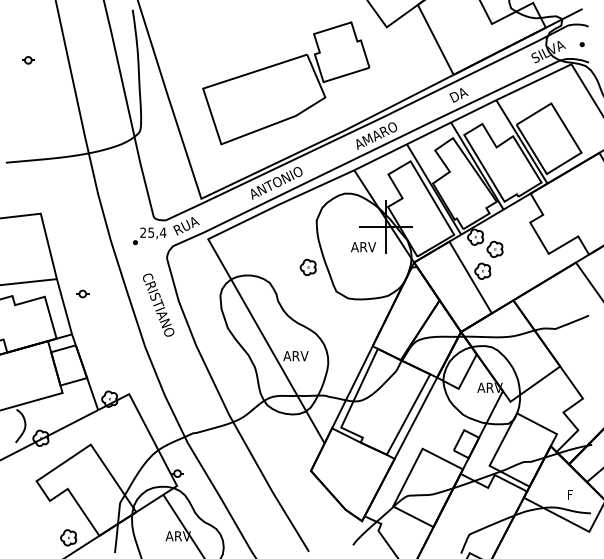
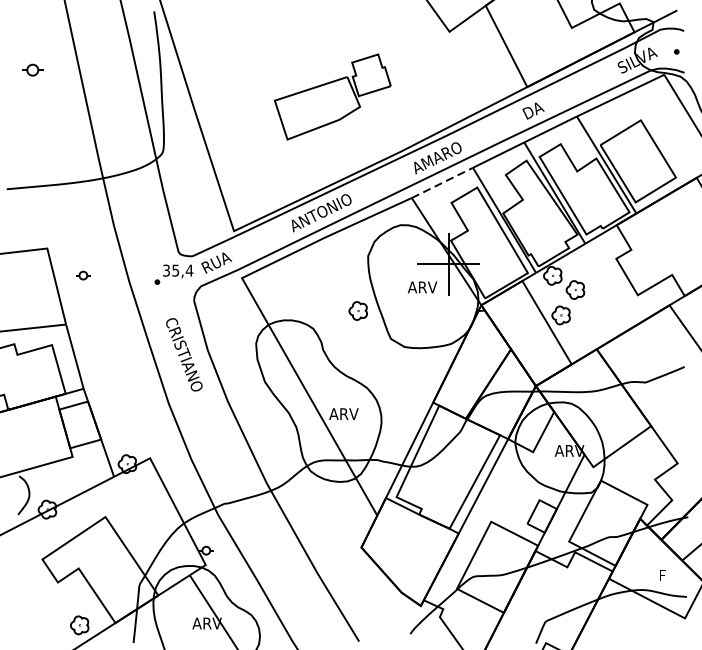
part: (28, 60) -> (33, 70), size x1.4
part: (286, 83) -> (332, 97), size x0.6
line: (381, 157) -> (443, 183), solid -> dashed
text: (143, 232) -> (166, 270), 25,4 -> 35,4
part: (82, 293) -> (83, 275), moved

